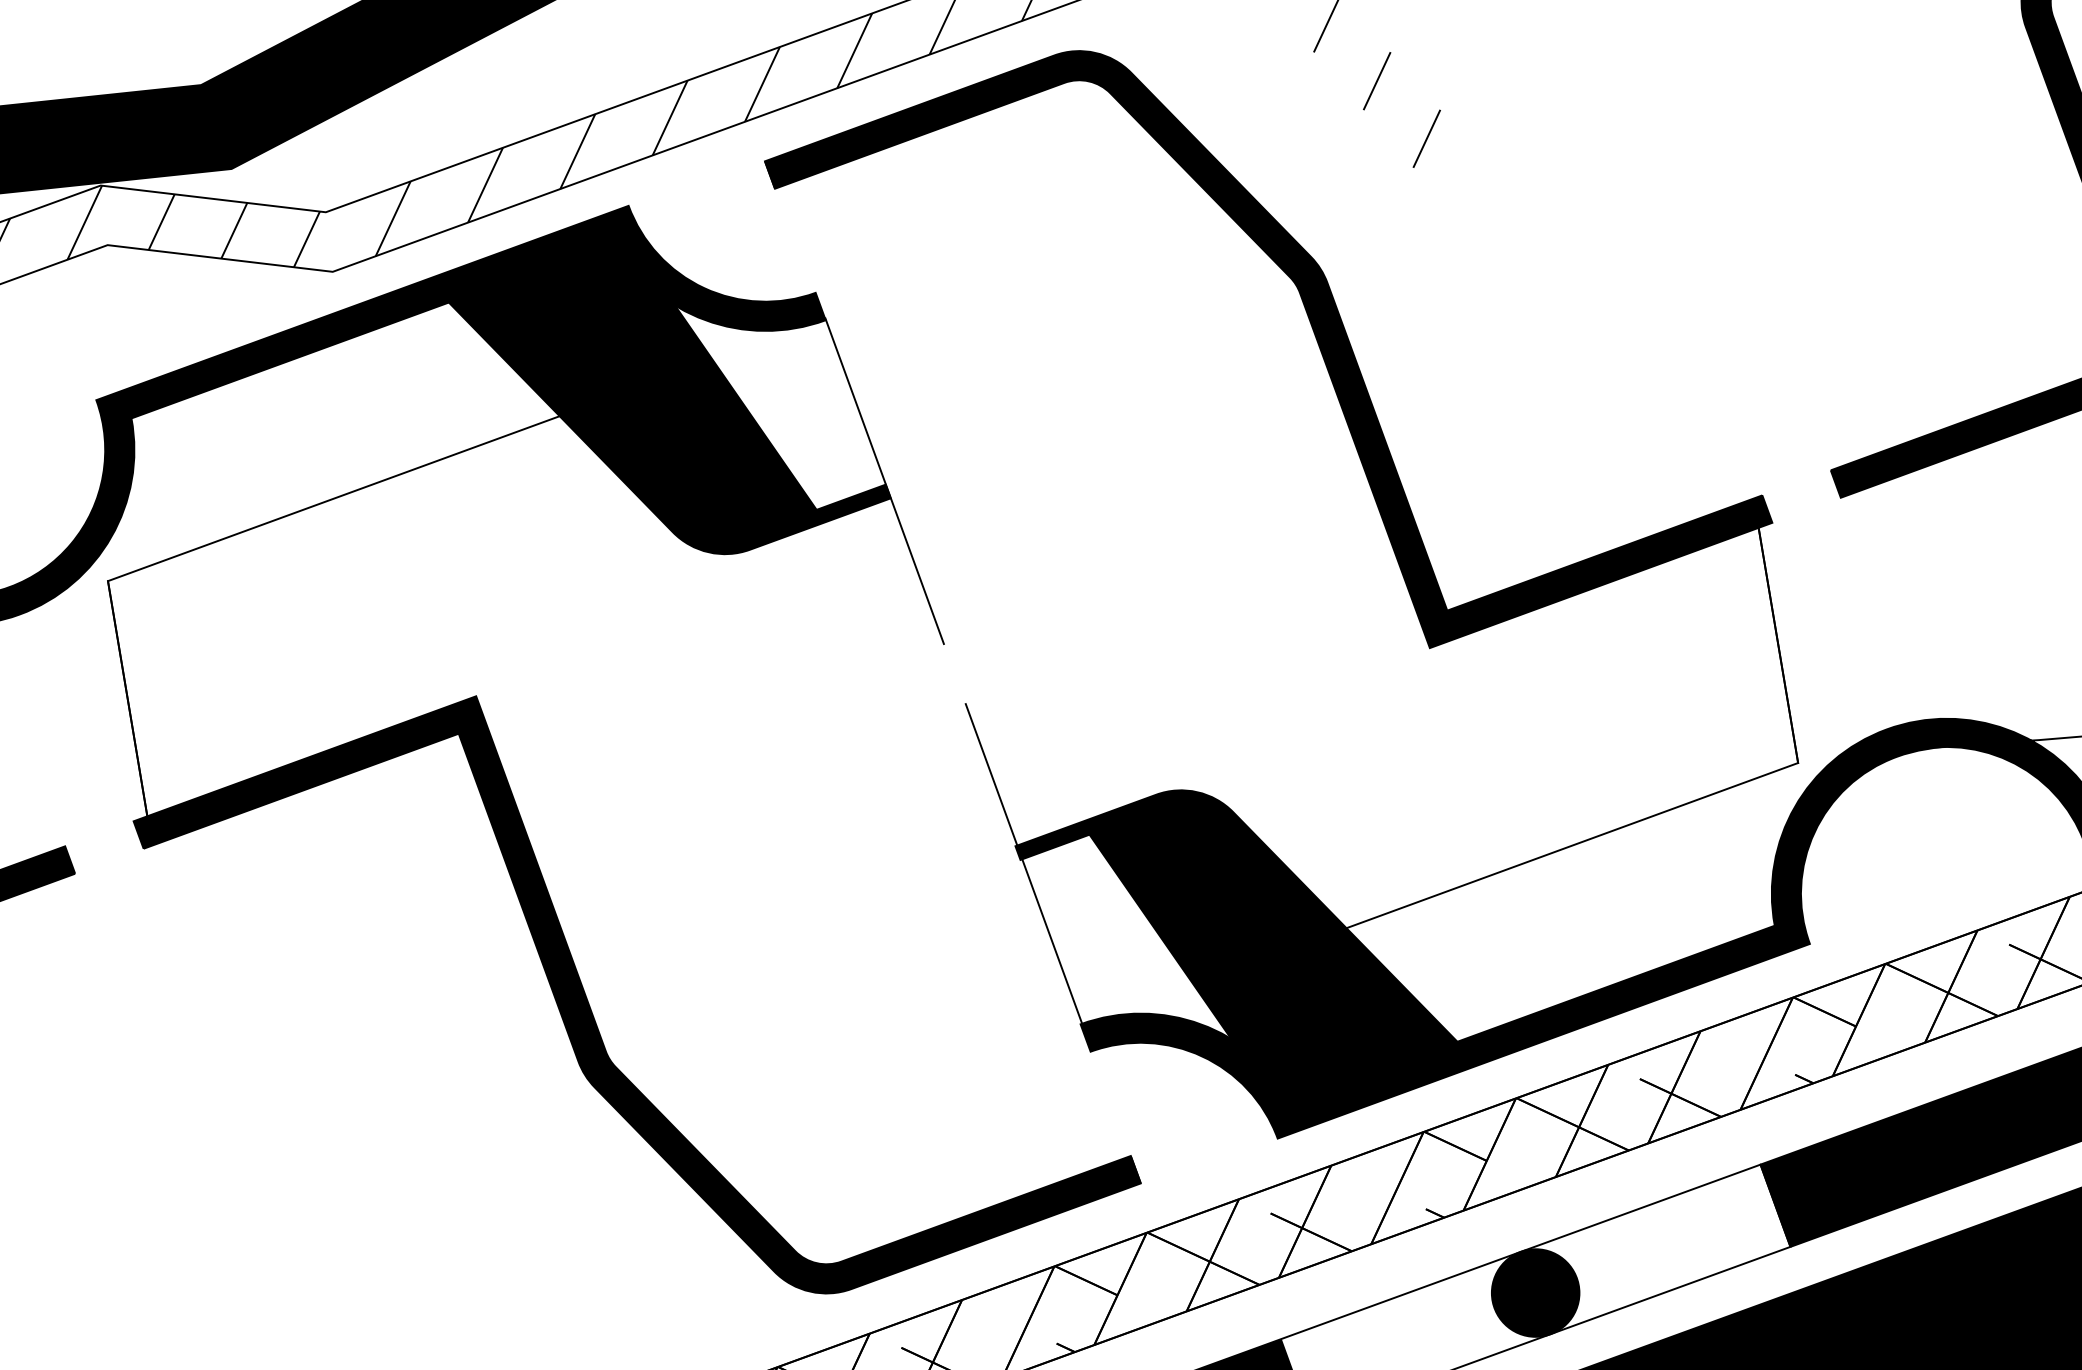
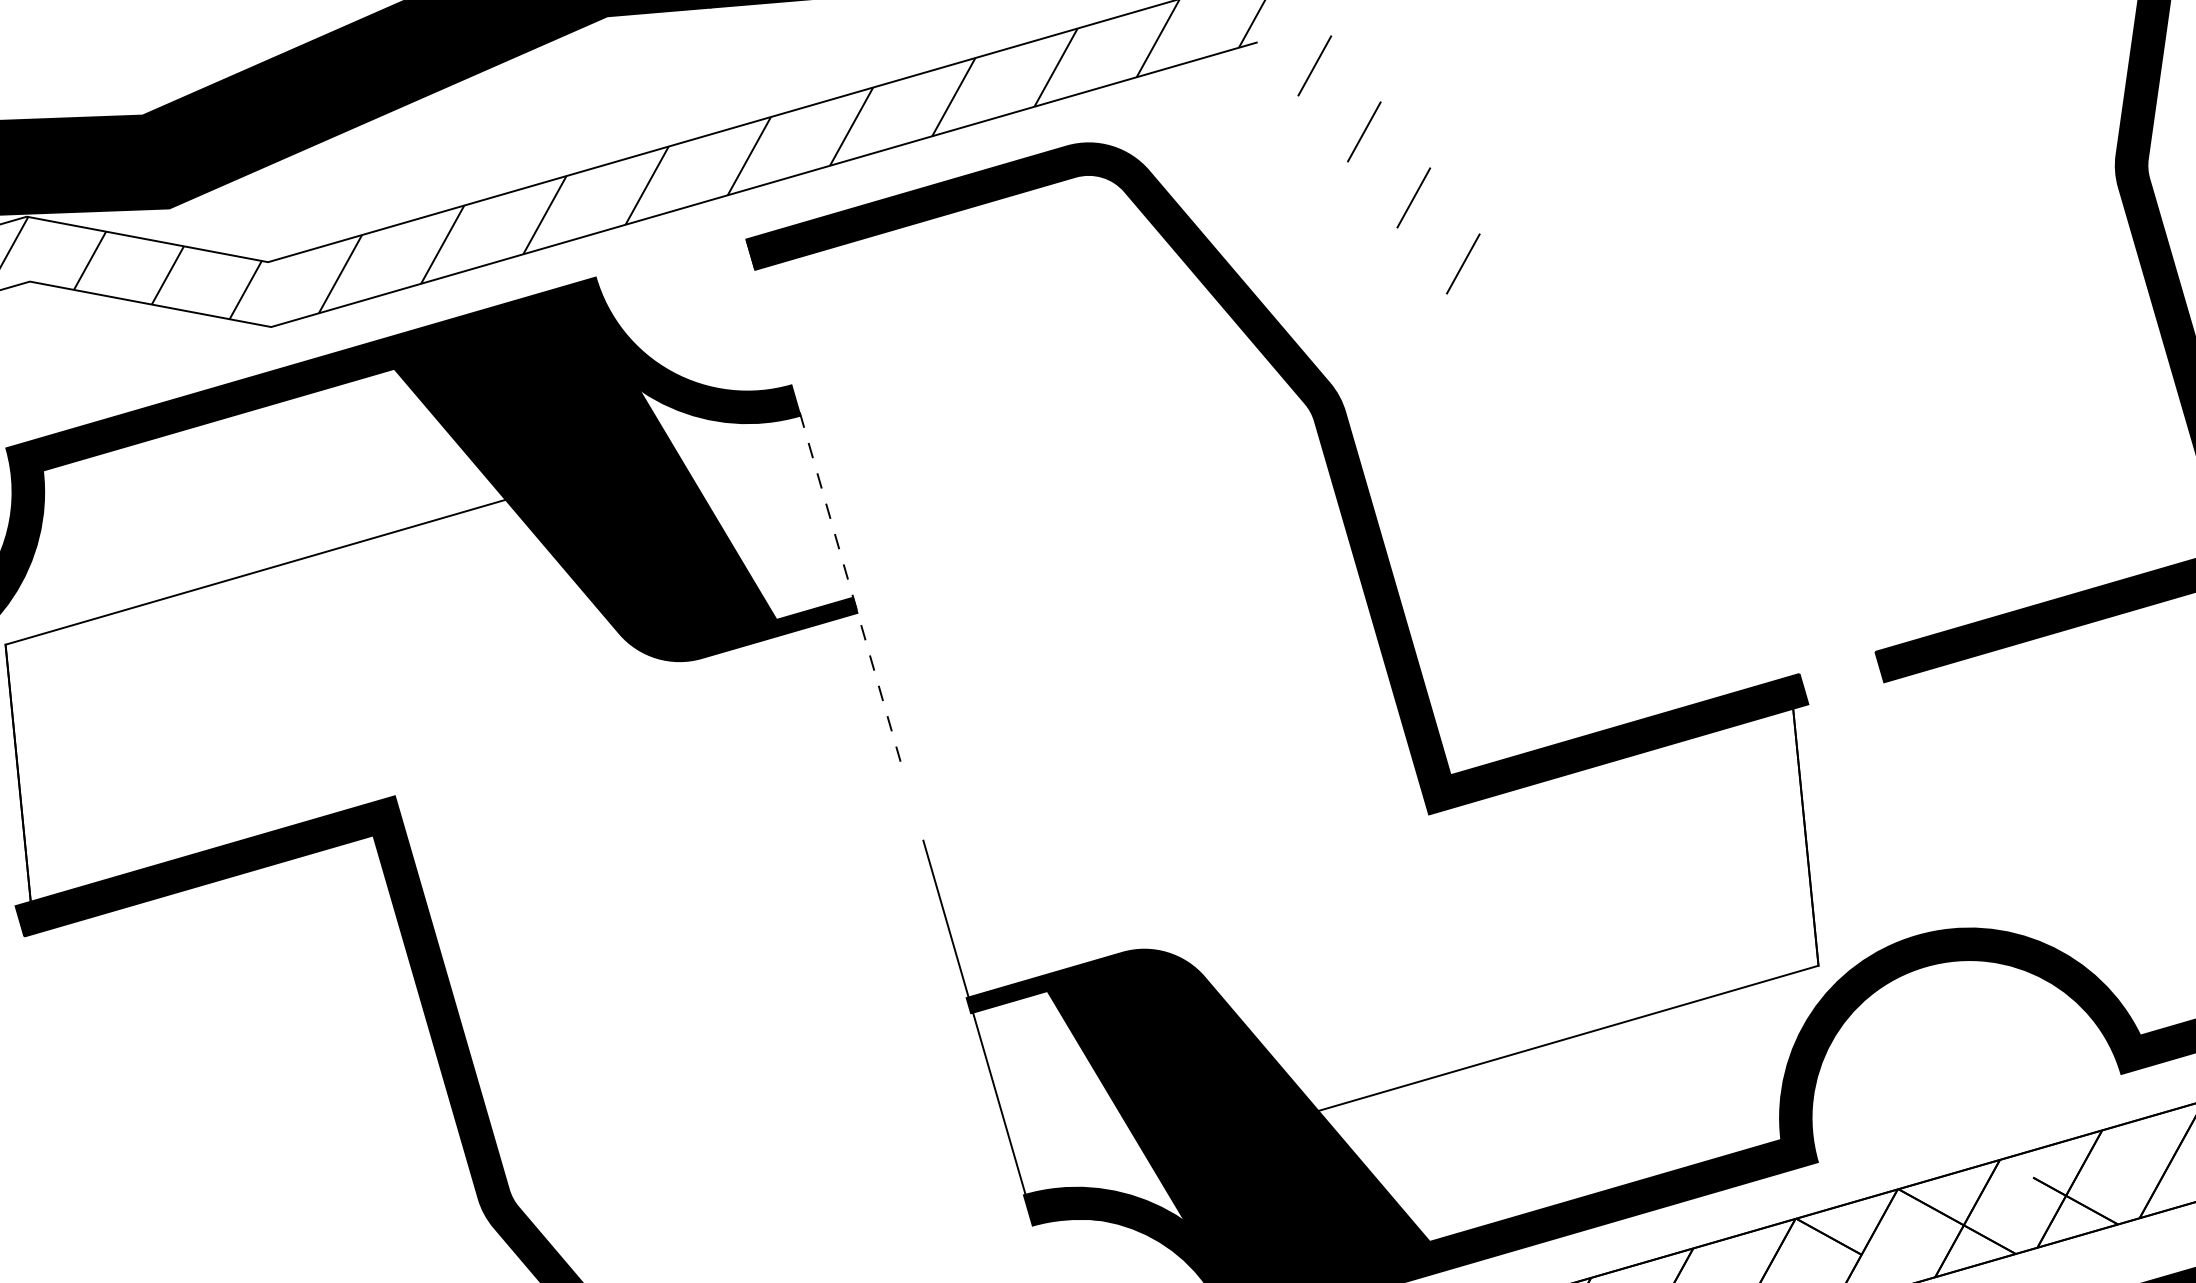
line: (884, 481) -> (851, 594), solid -> dashed

